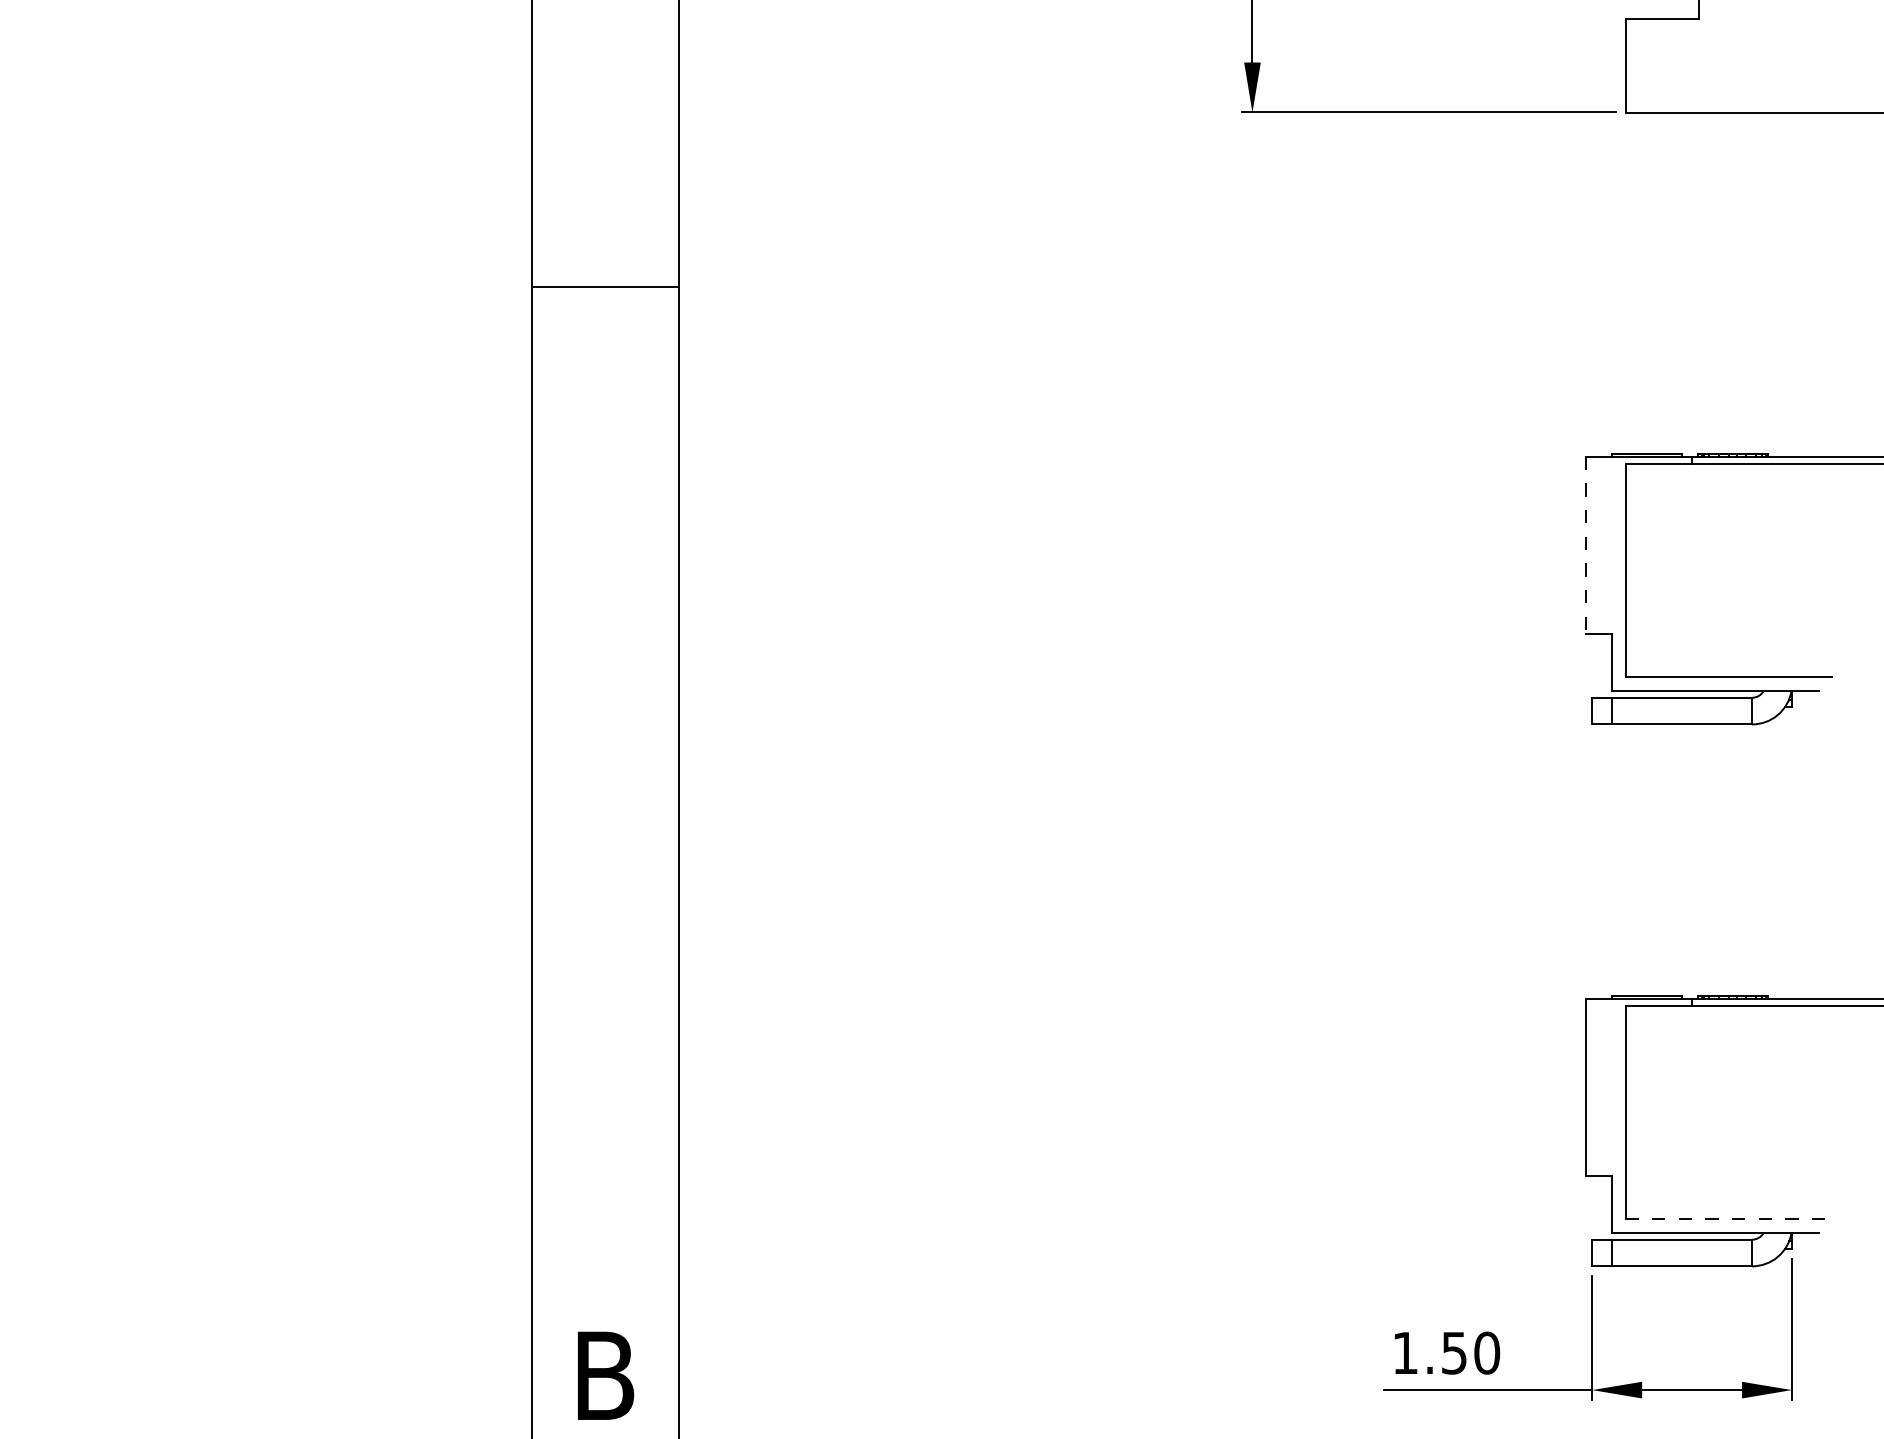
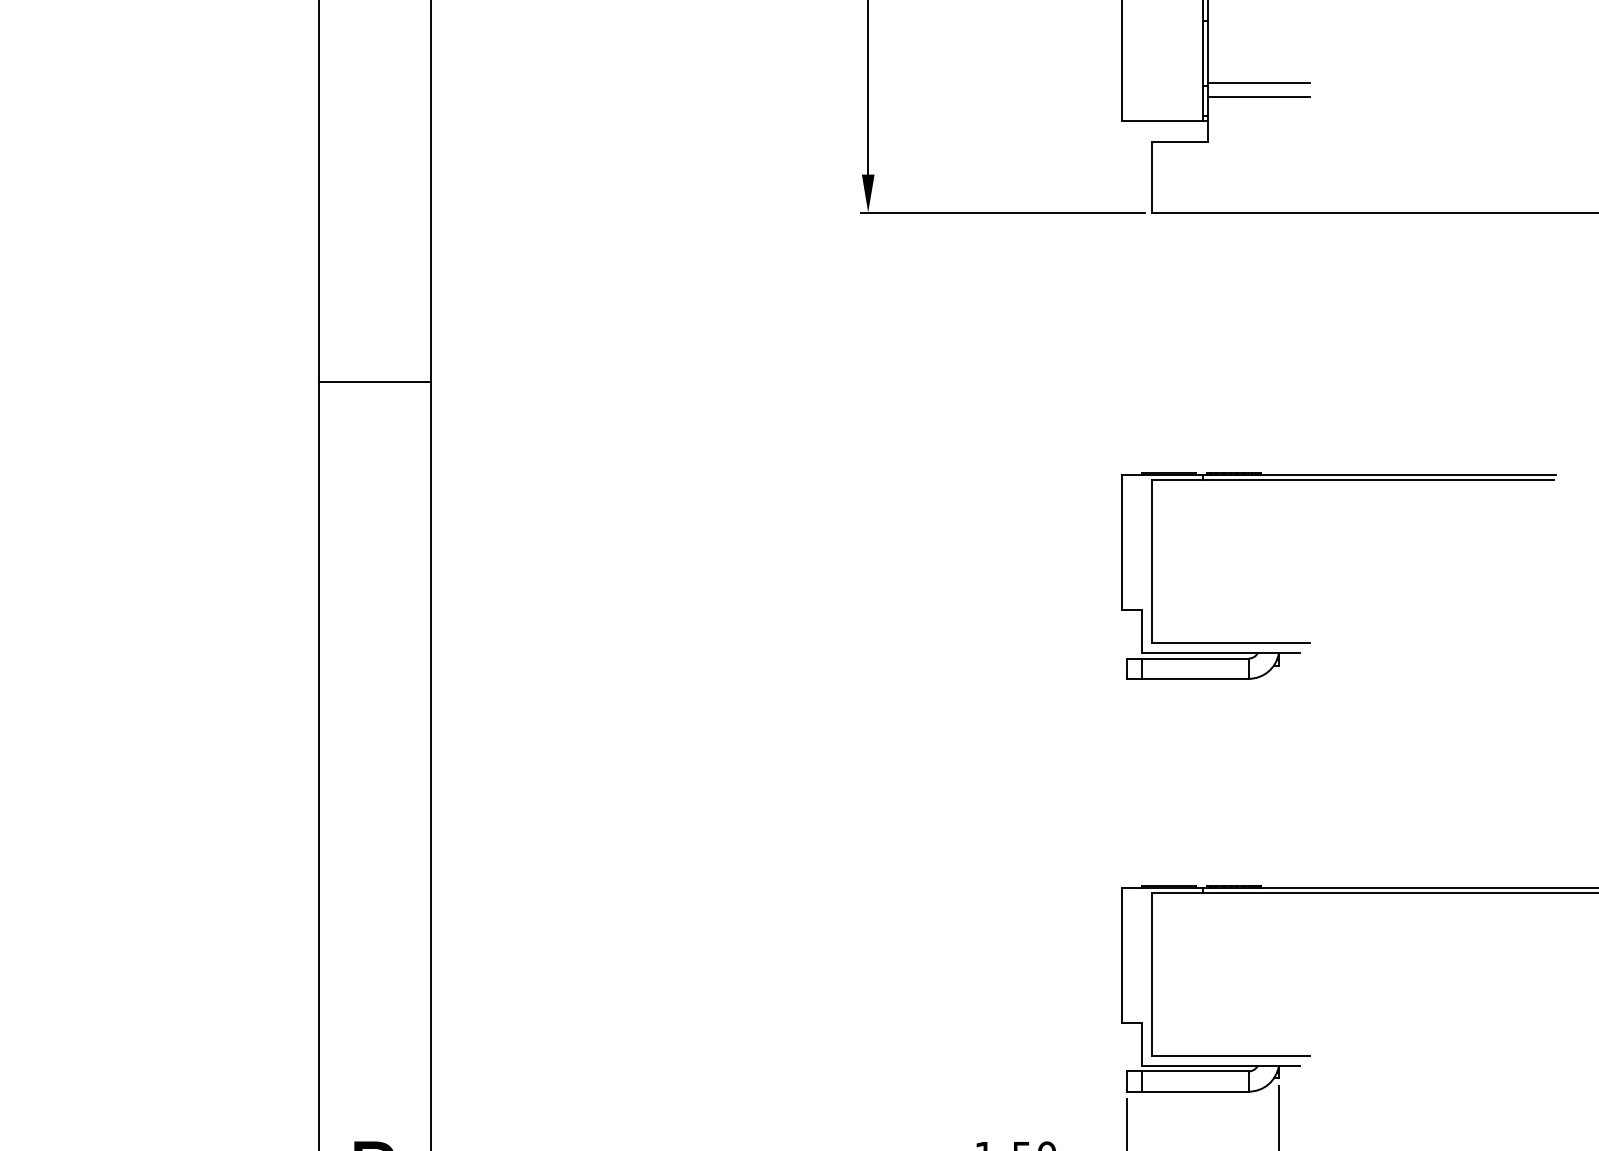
line: (605, 286) -> (375, 382), moved
line: (1584, 545) -> (1121, 542), dashed -> solid
line: (1729, 1218) -> (1231, 1055), dashed -> solid

